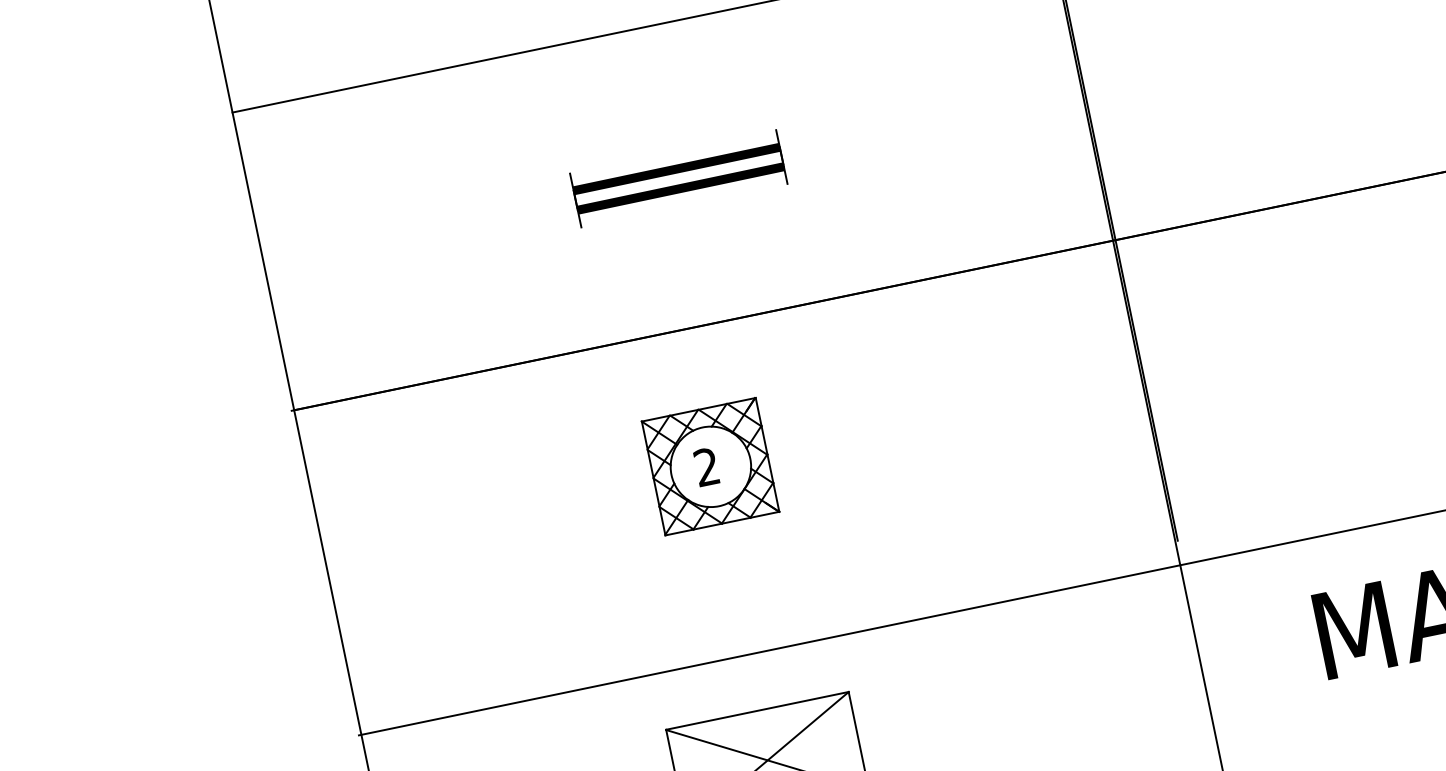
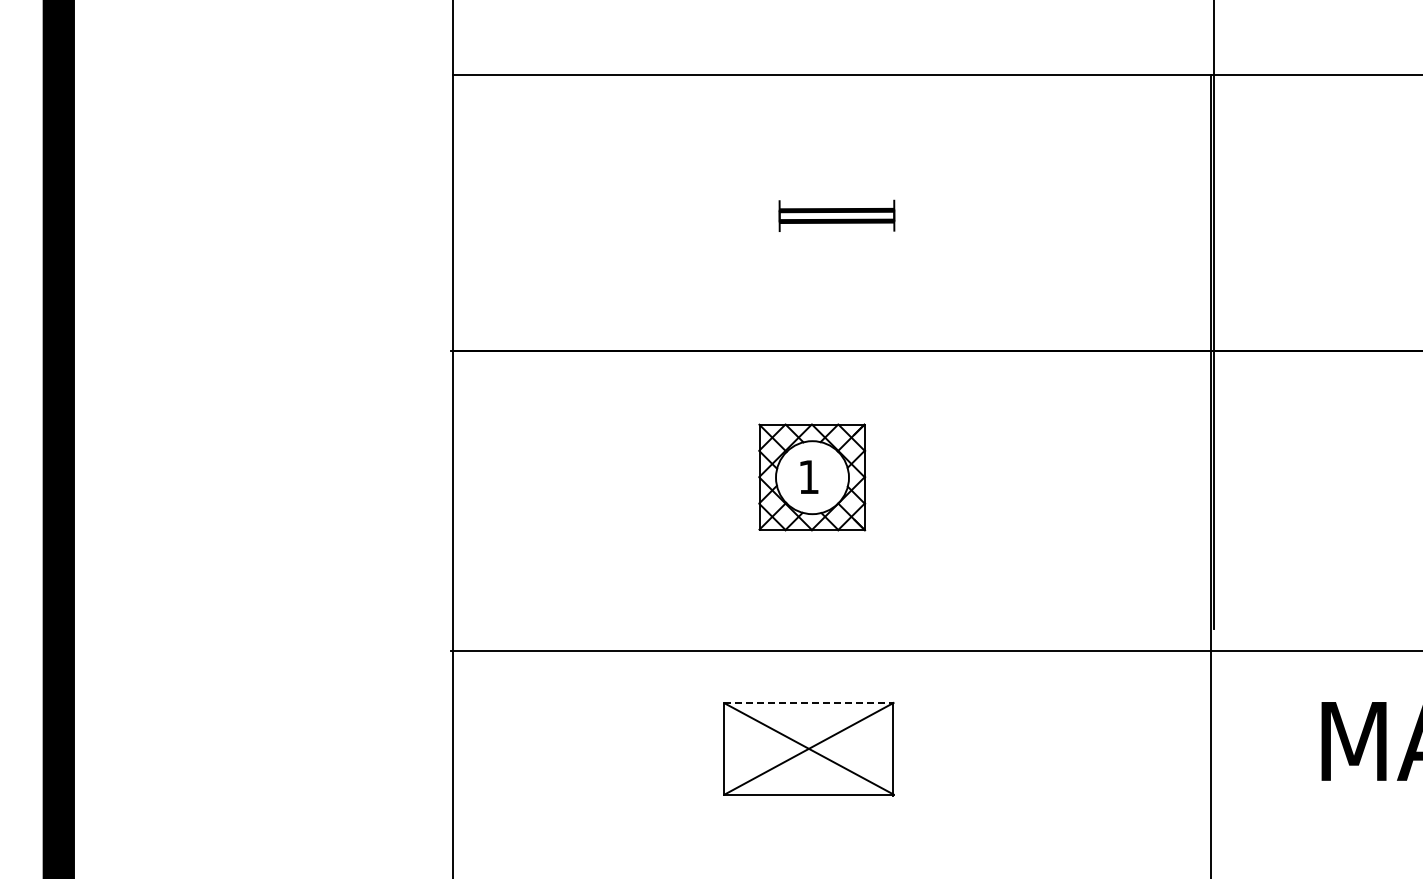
part: (678, 178) -> (836, 215), size x0.6
text: (706, 466) -> (808, 476), 2 -> 1
line: (756, 710) -> (808, 702), solid -> dashed

